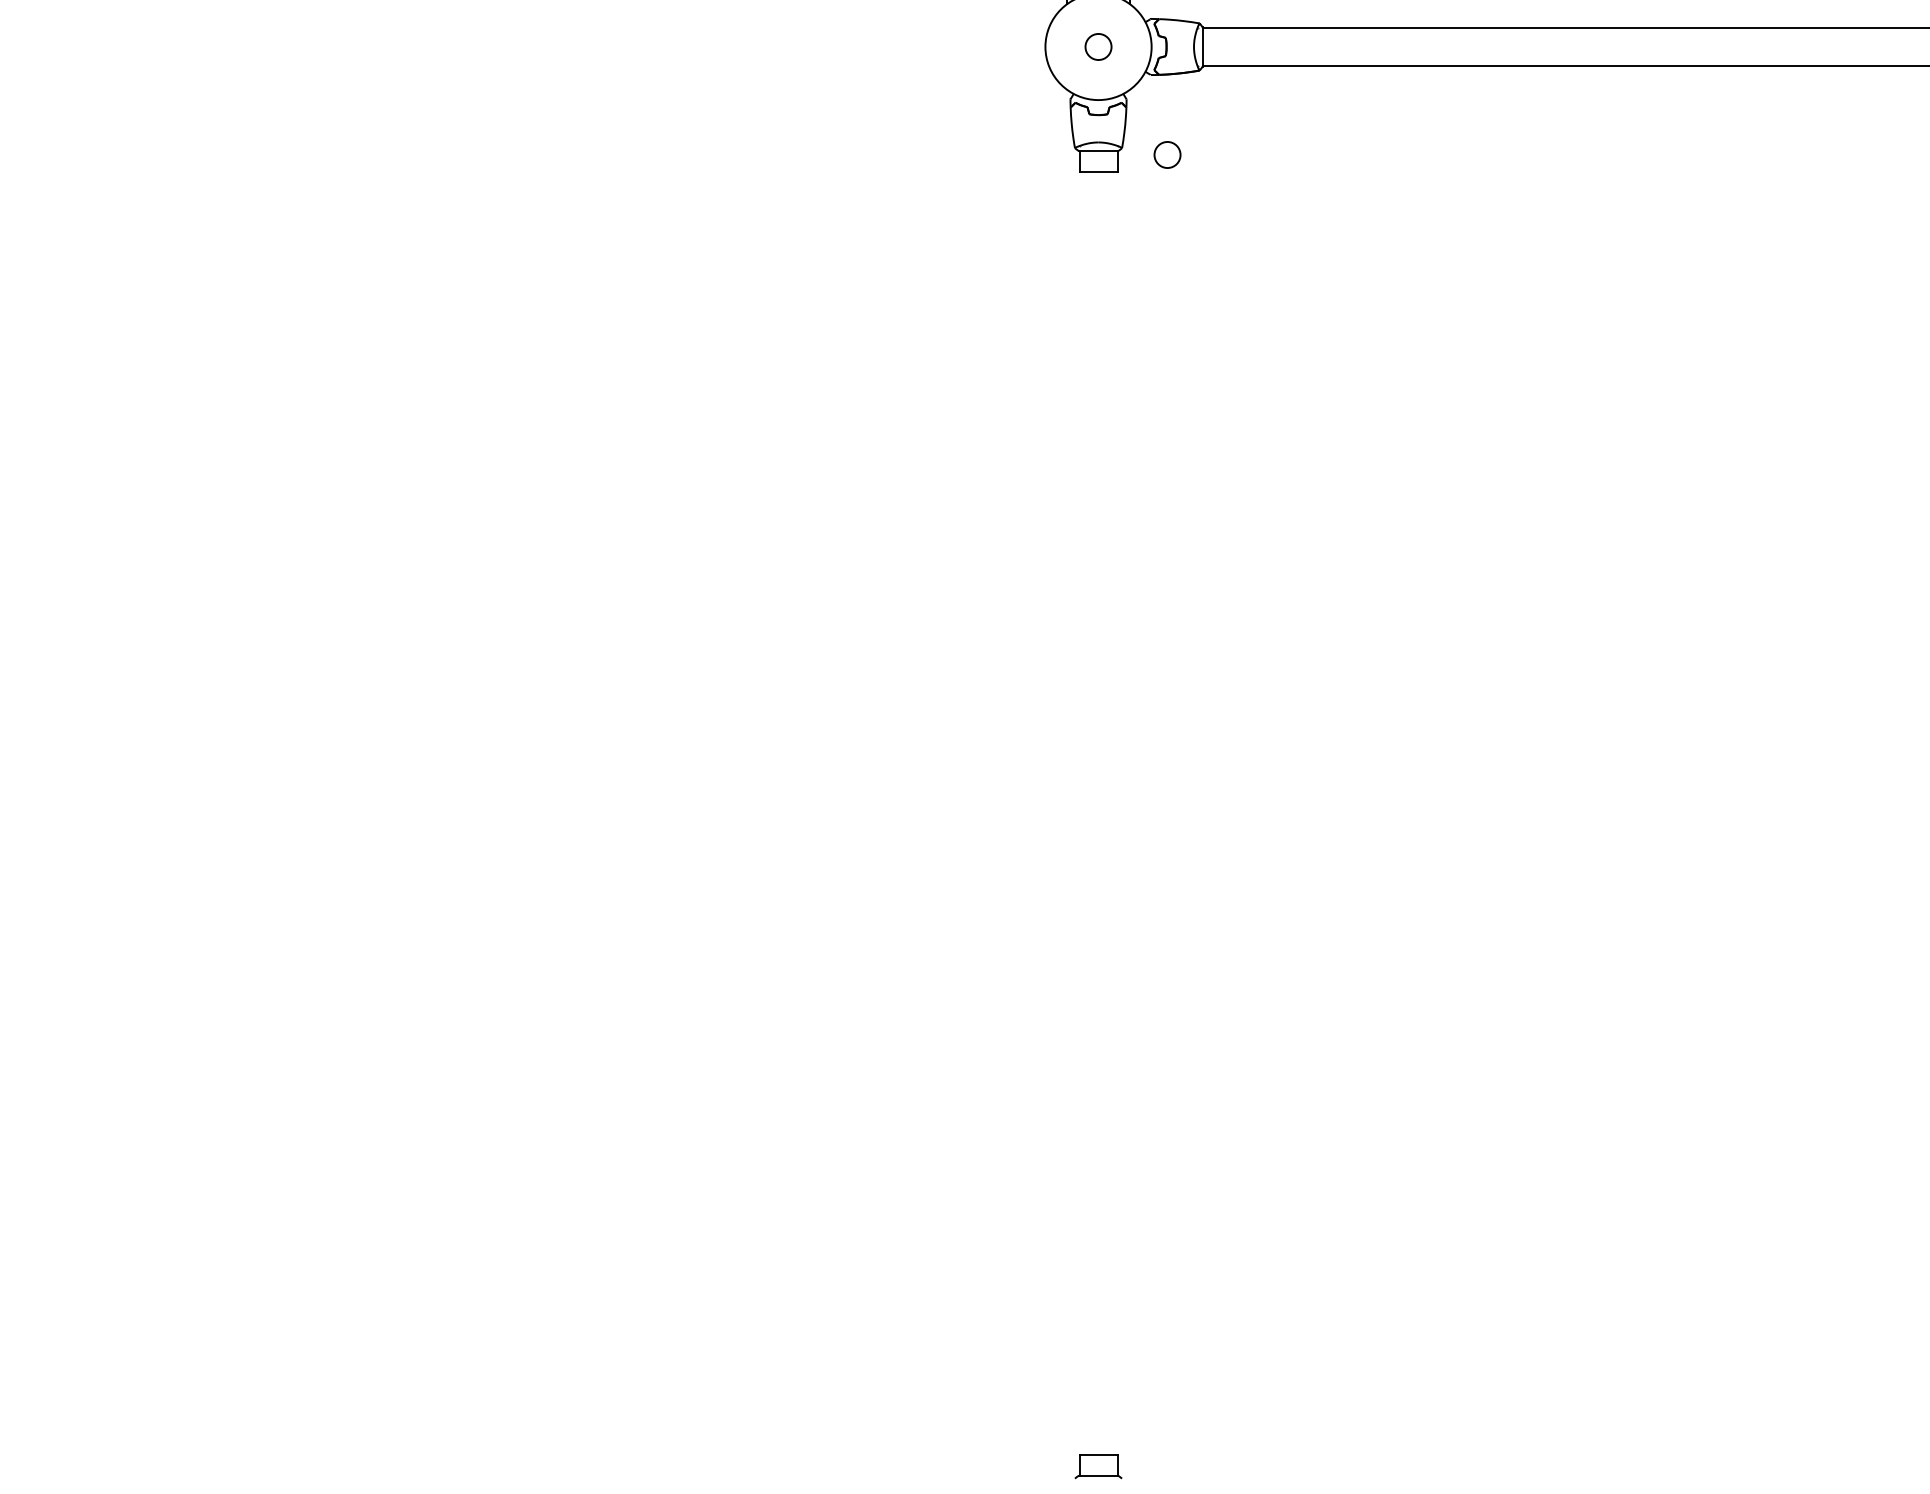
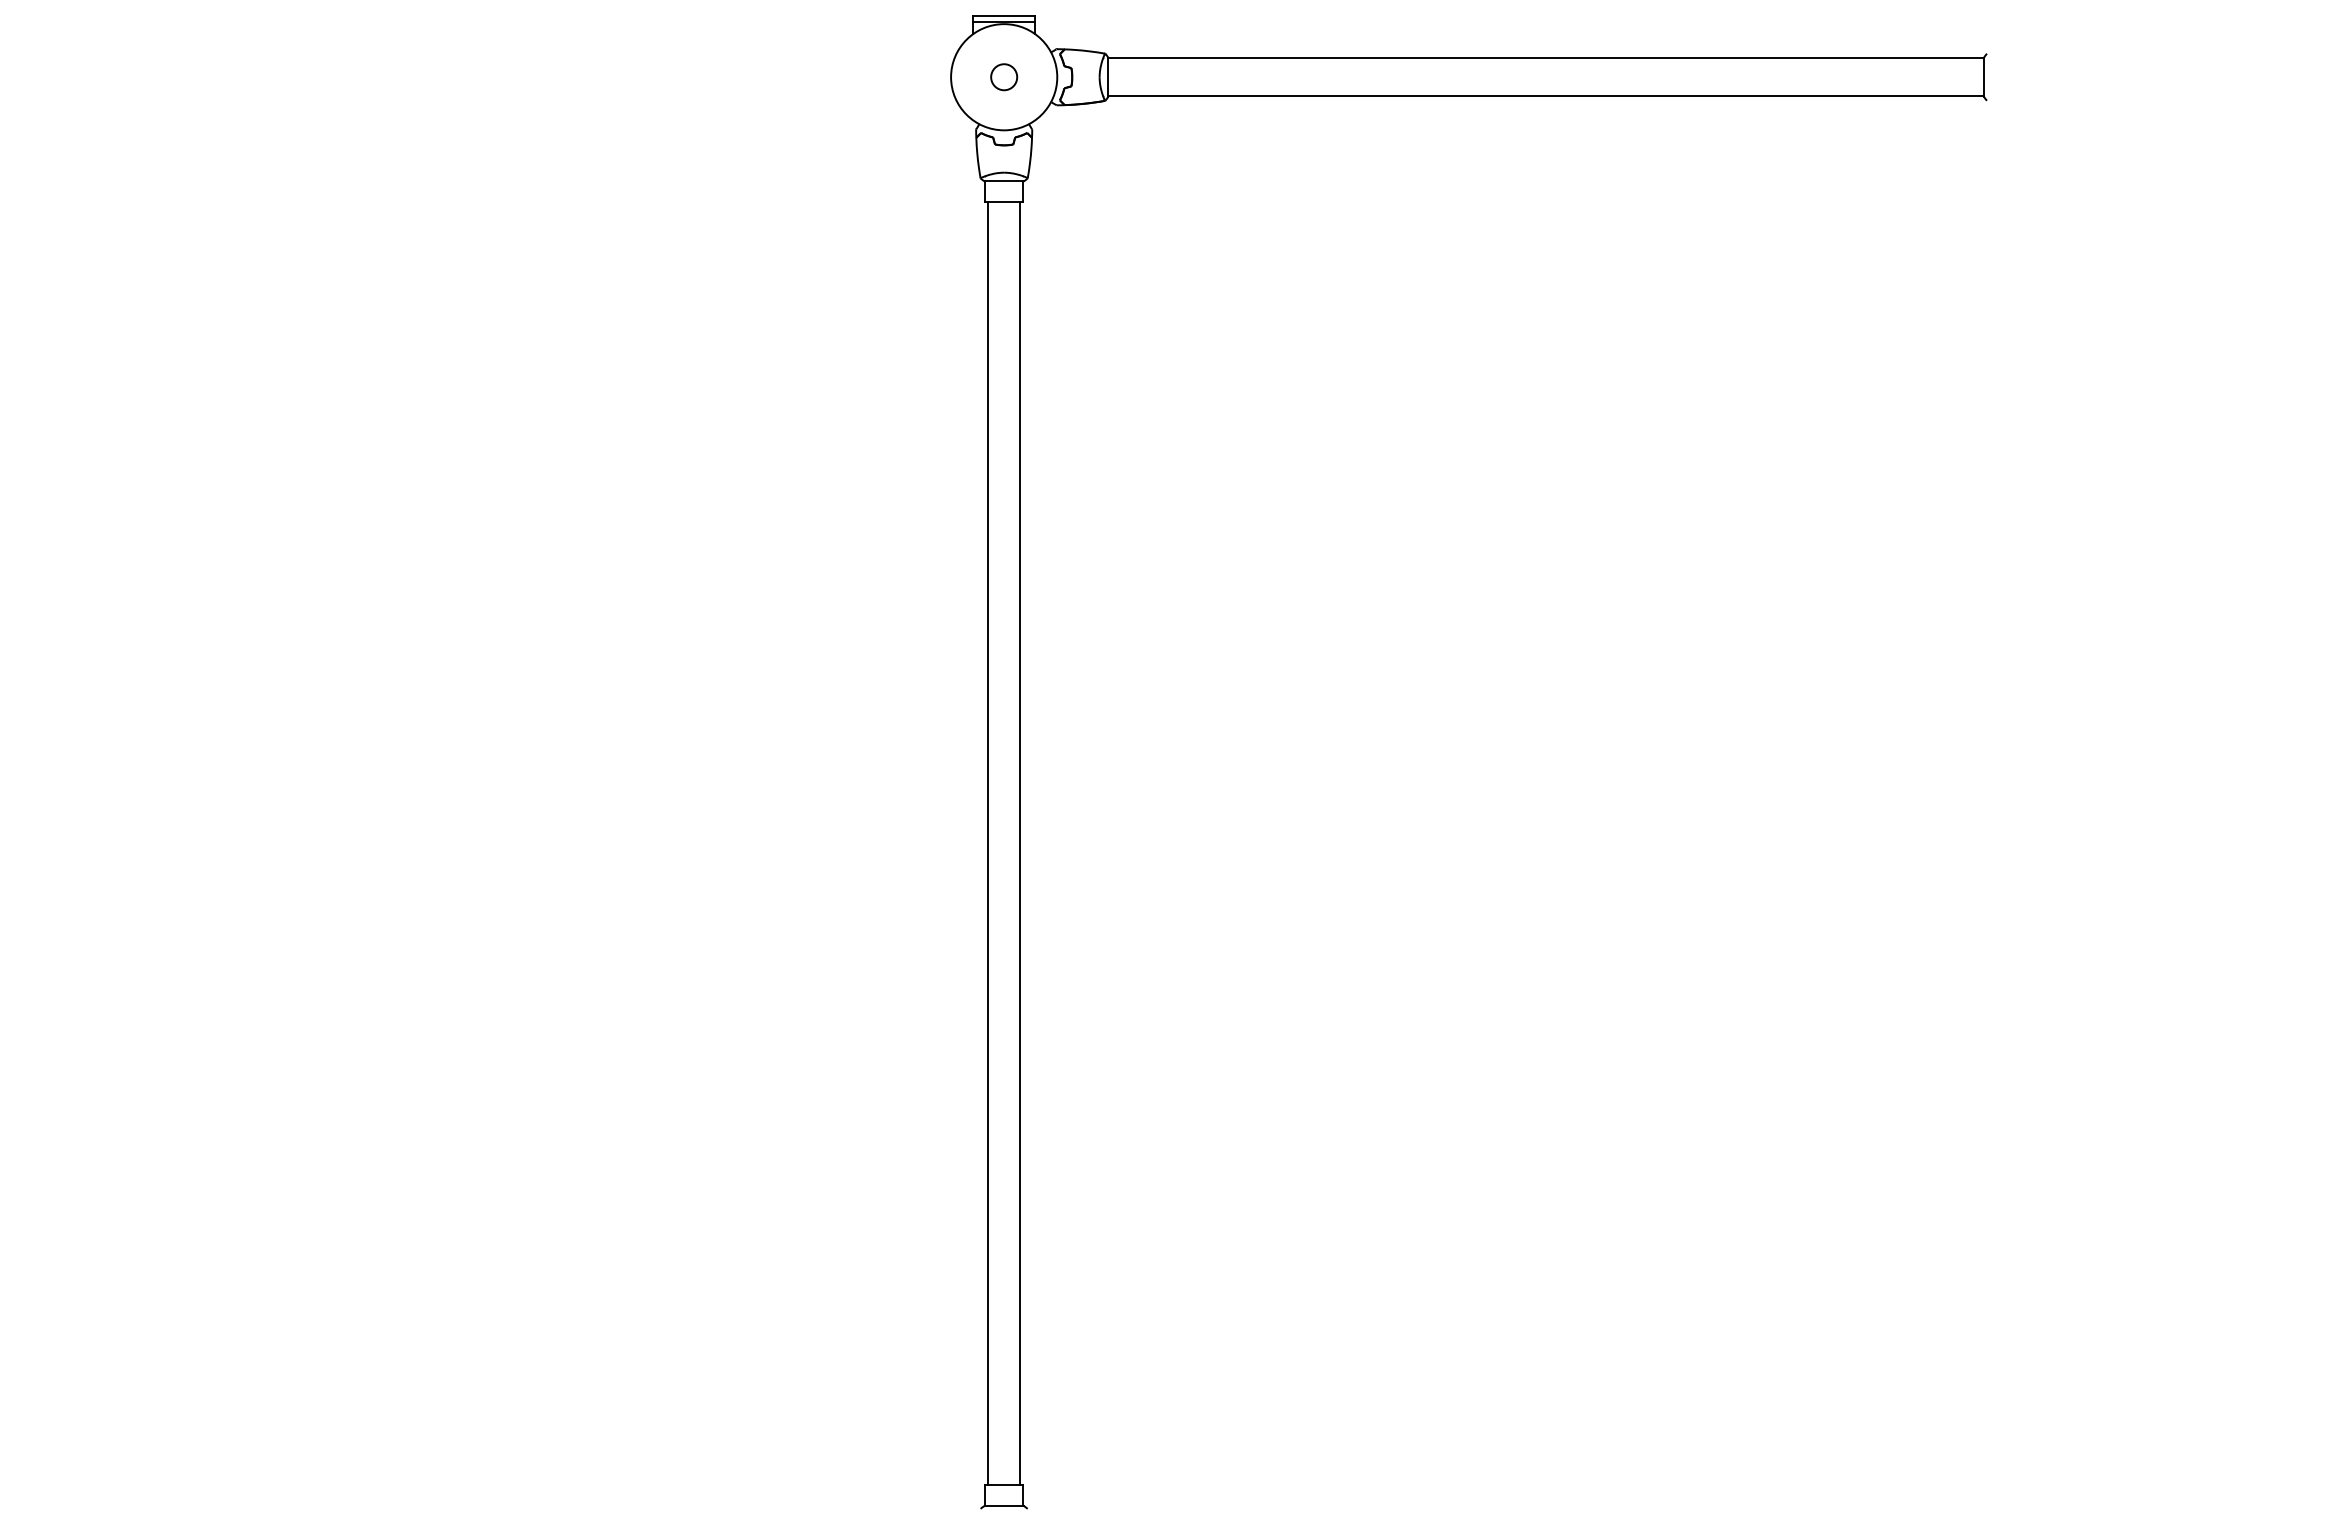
circle: (1167, 155) -> (1073, 185), removed
line: (1082, 813) -> (988, 843), added
line: (1114, 813) -> (1020, 843), added

